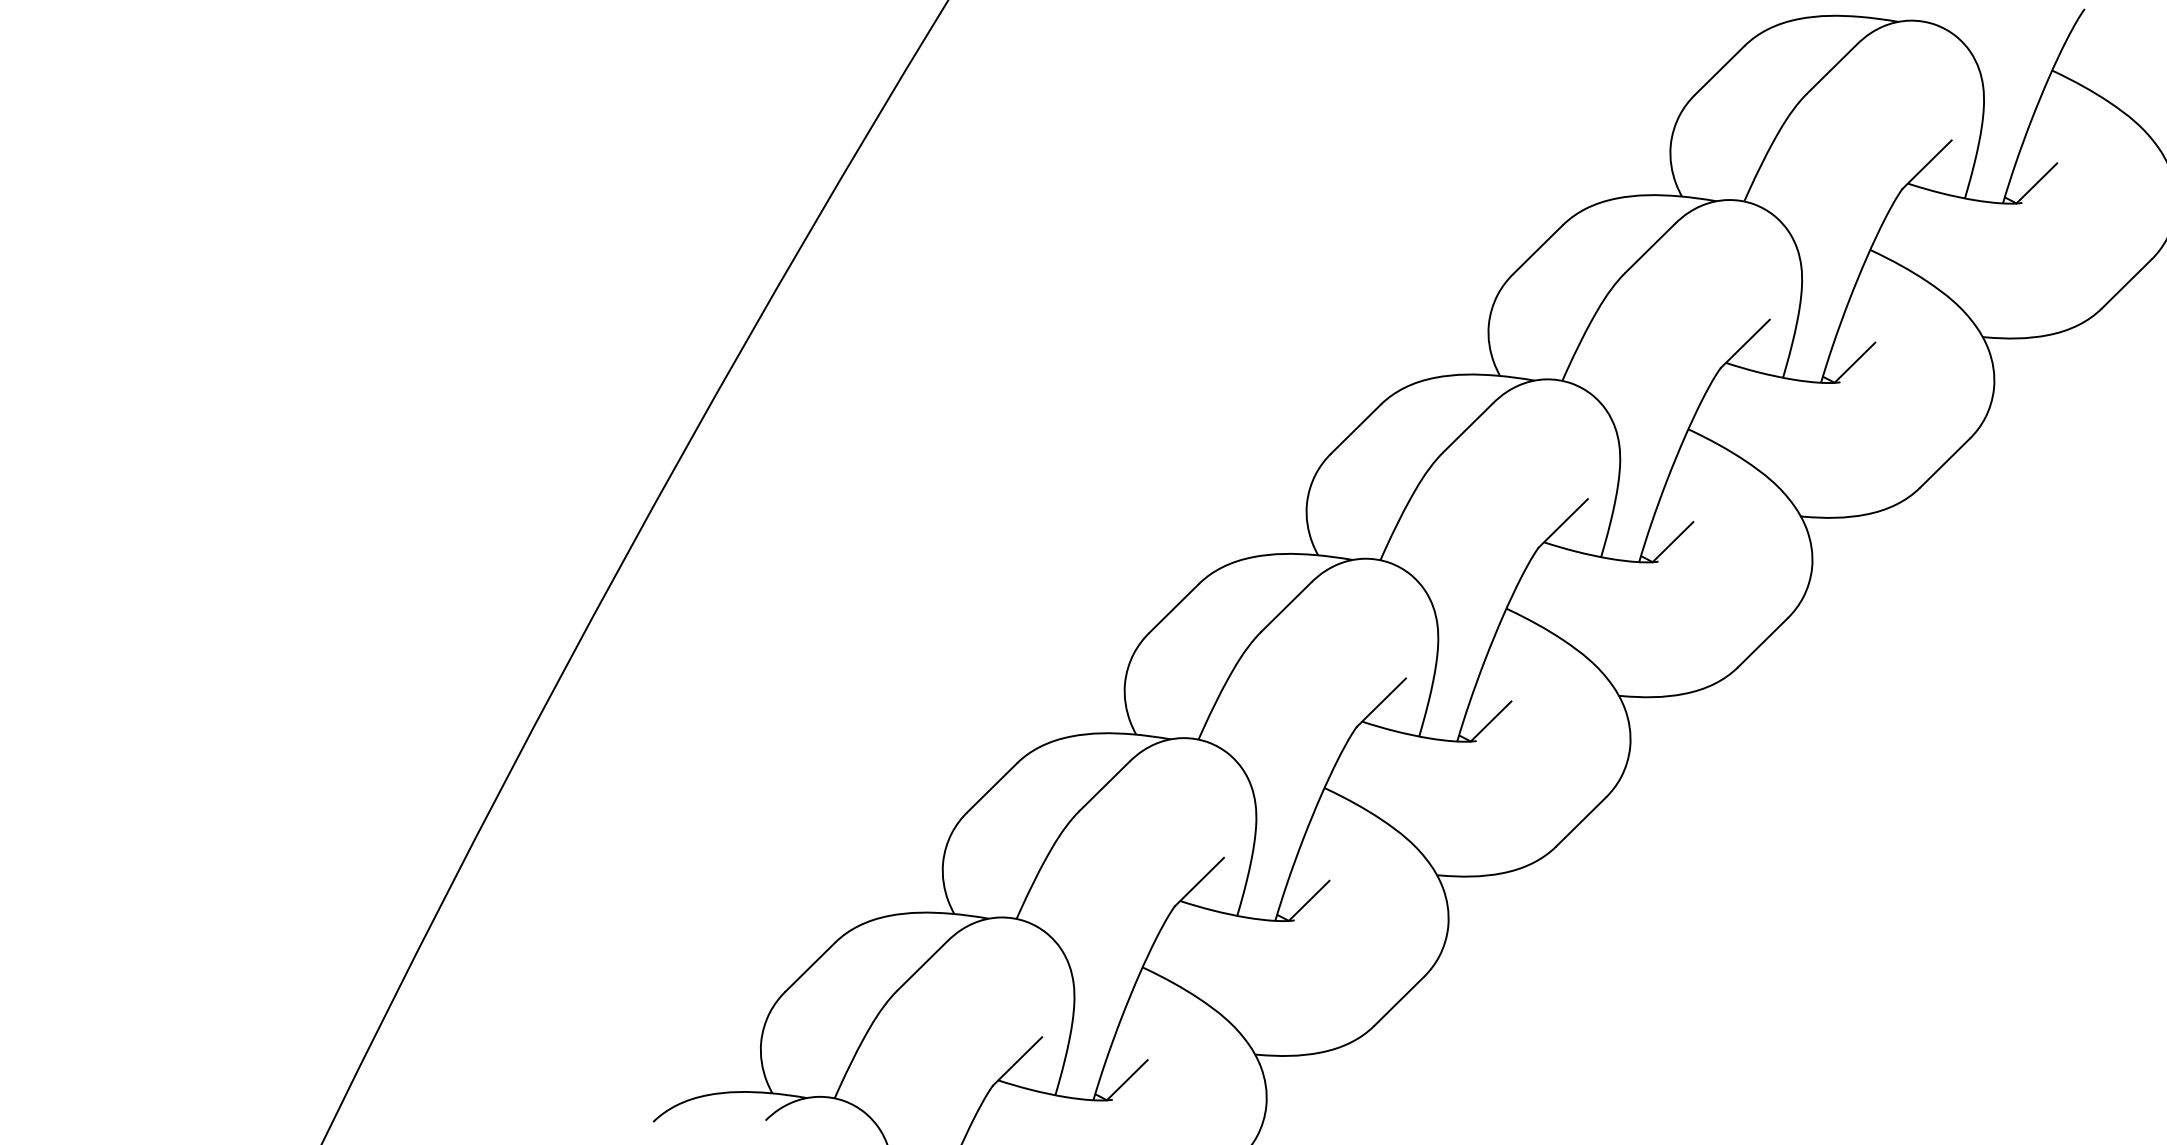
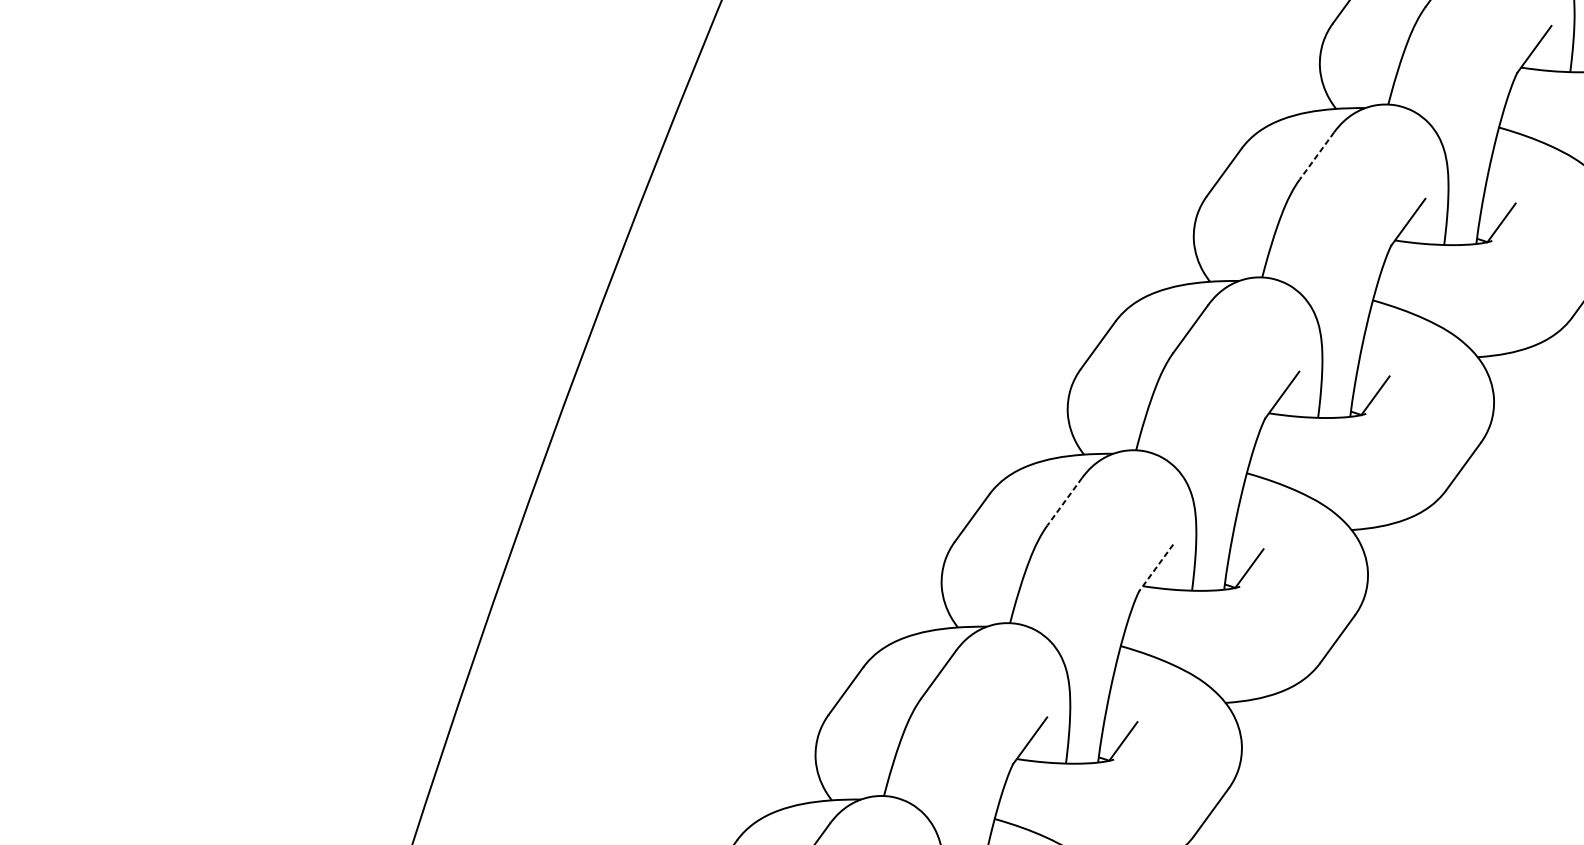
line: (1649, 248) -> (1316, 156), solid -> dashed
line: (1286, 607) -> (1064, 502), solid -> dashed
line: (1381, 703) -> (1156, 568), solid -> dashed

